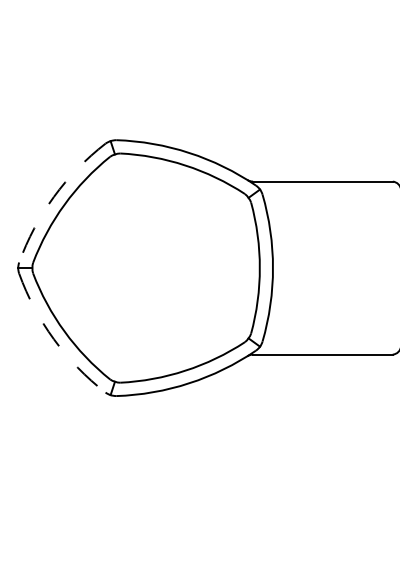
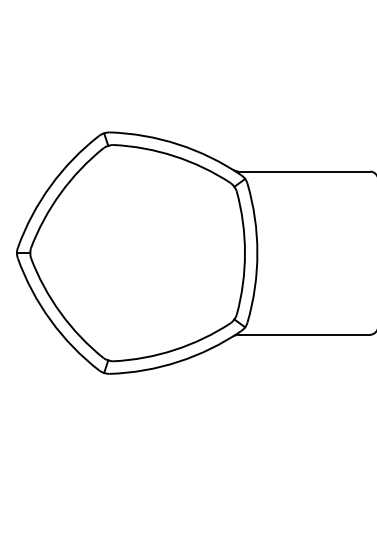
arc: (53, 196) -> (50, 185), dashed -> solid
arc: (53, 339) -> (50, 320), dashed -> solid

